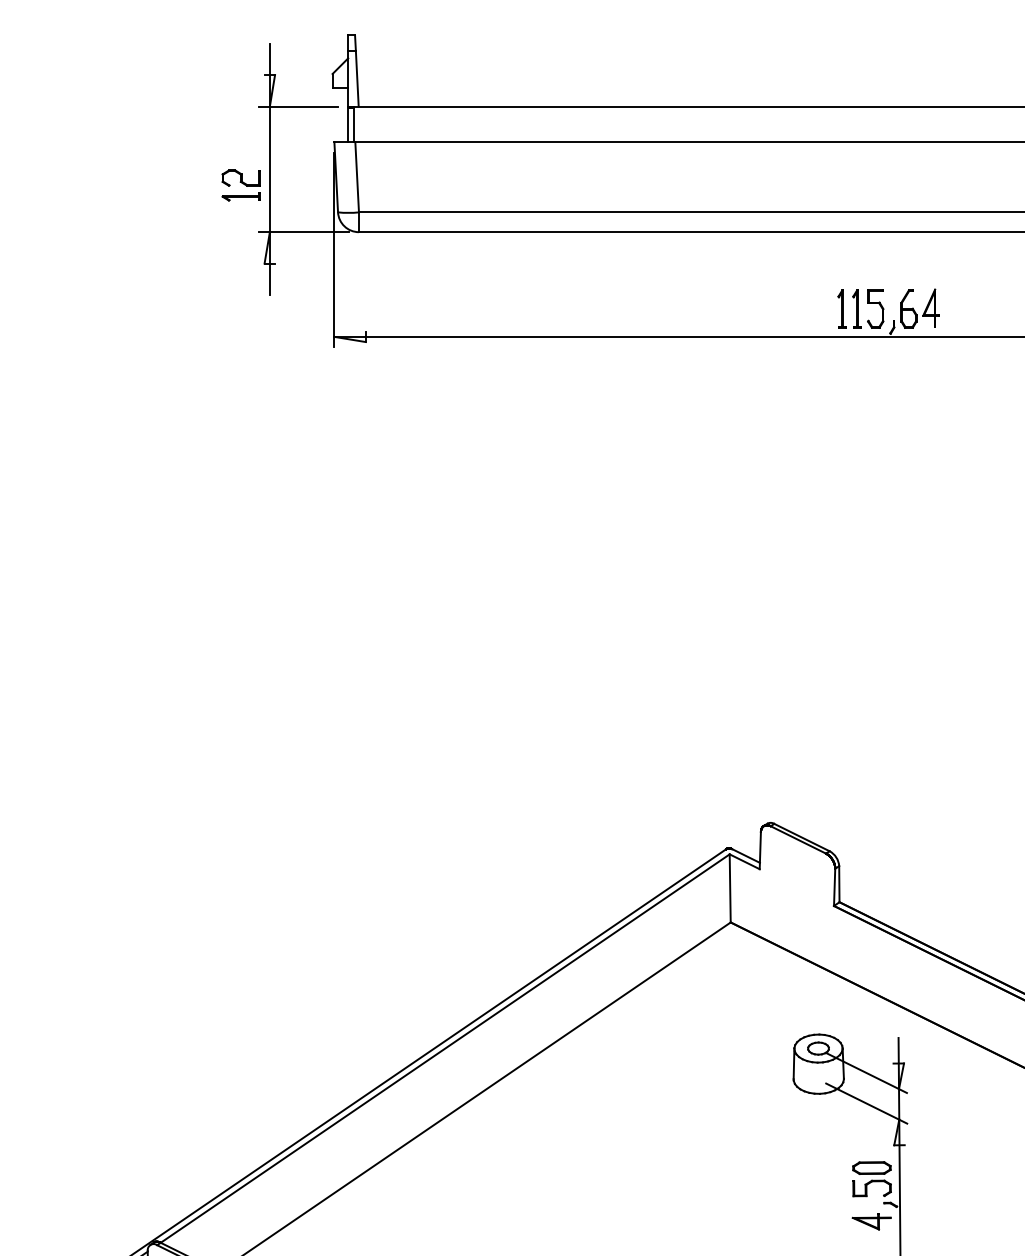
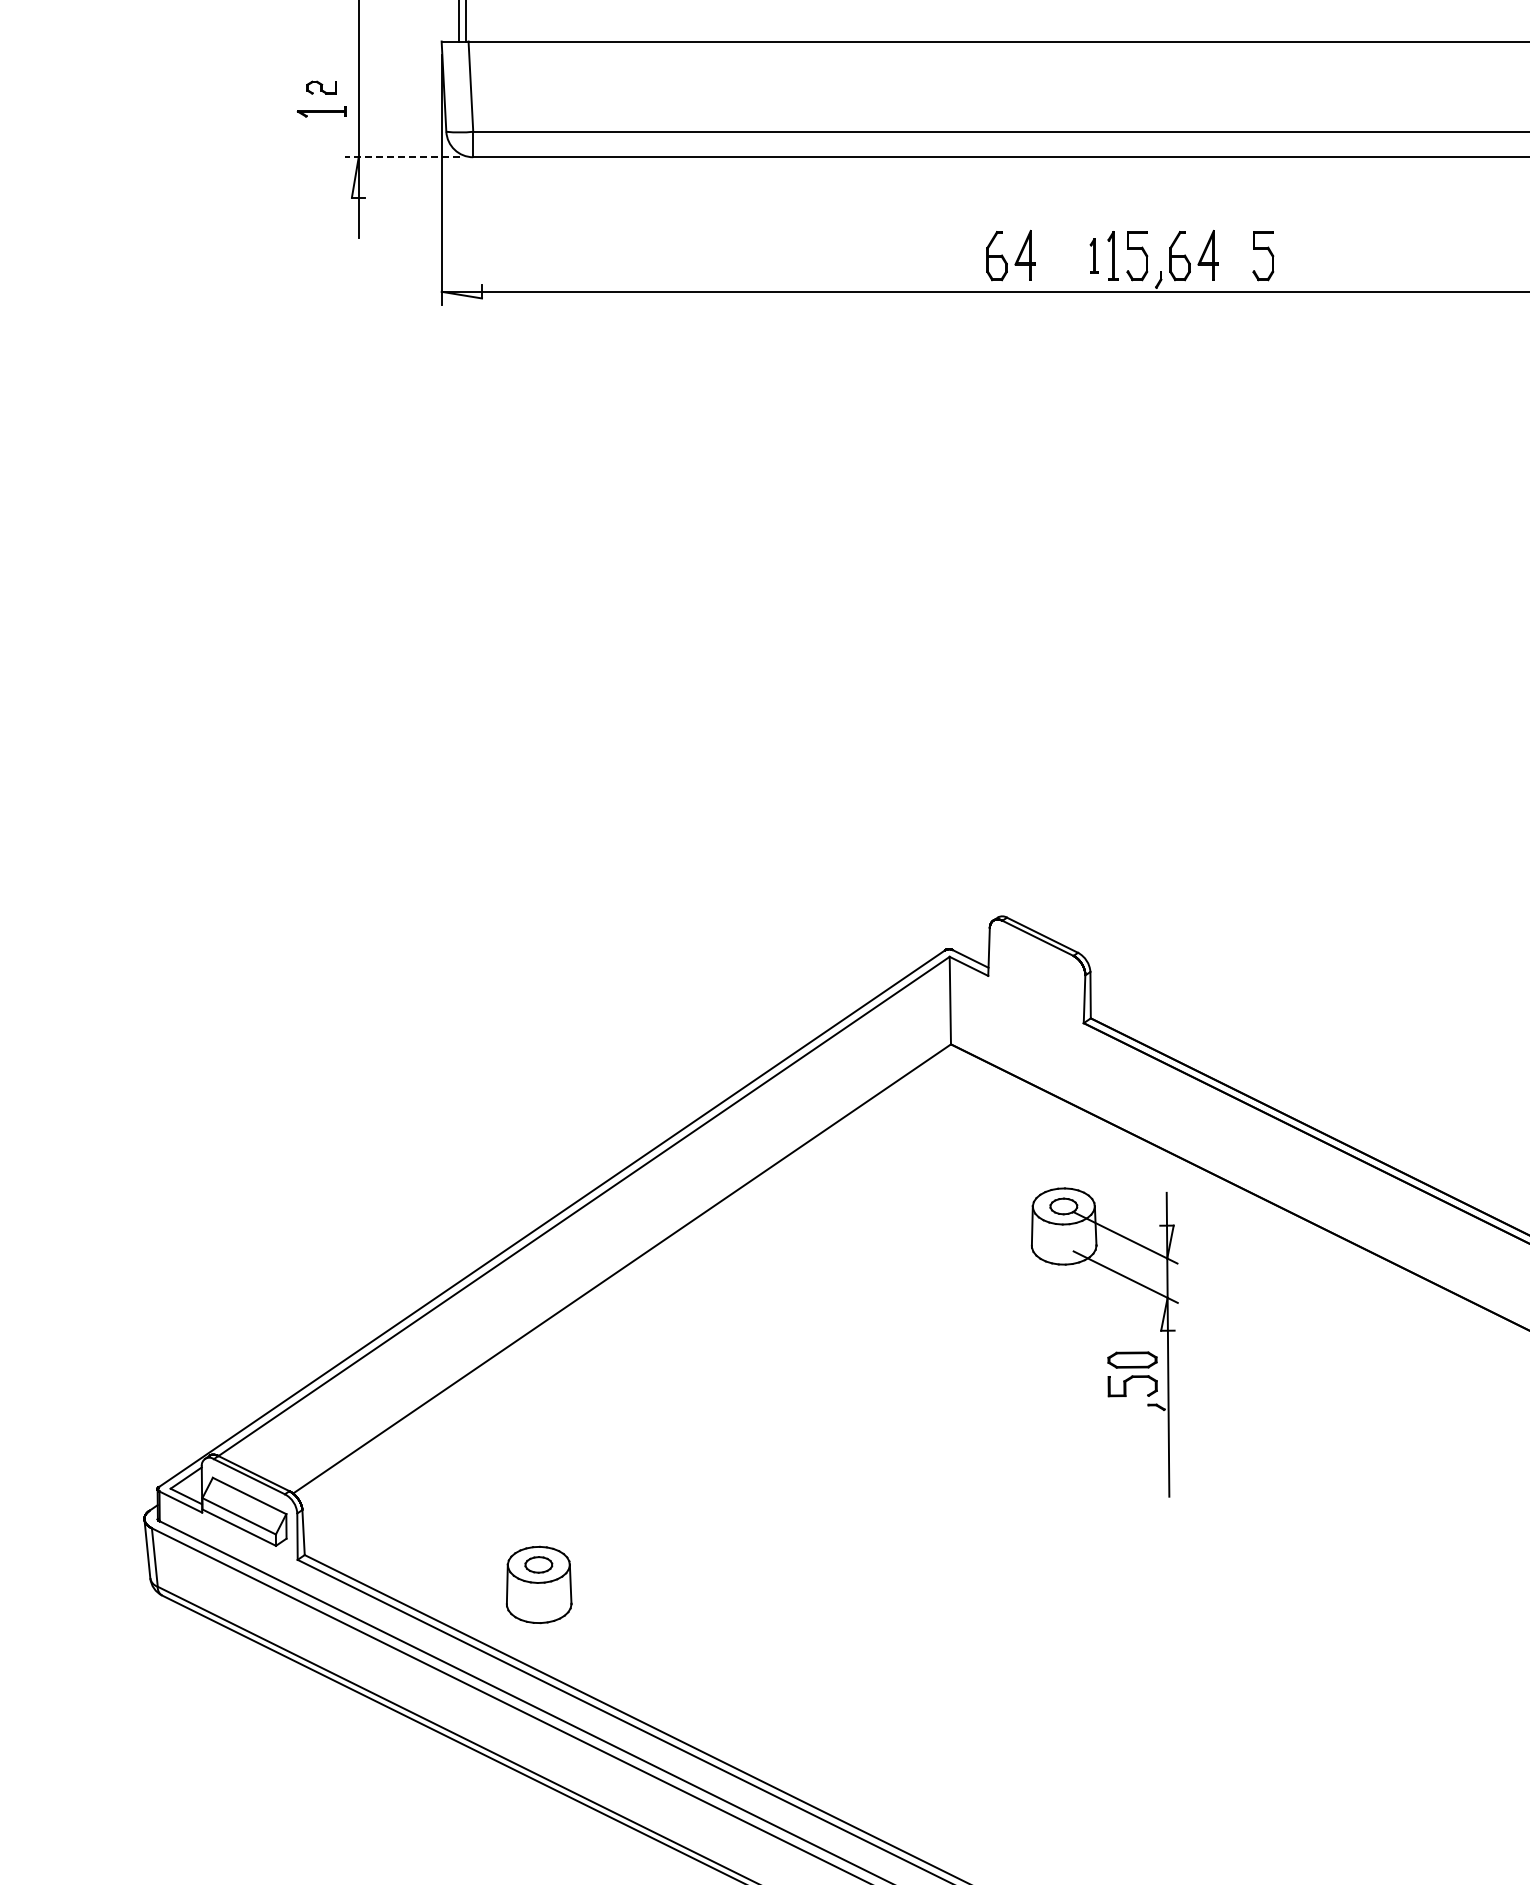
part: (240, 177) -> (321, 87), size x0.6
line: (303, 232) -> (402, 157), solid -> dashed
part: (978, 307) -> (1269, 253), added
part: (841, 308) -> (1093, 255), size x0.7
part: (772, 310) -> (1004, 257), added
part: (871, 1221) -> (1132, 1428), removed

